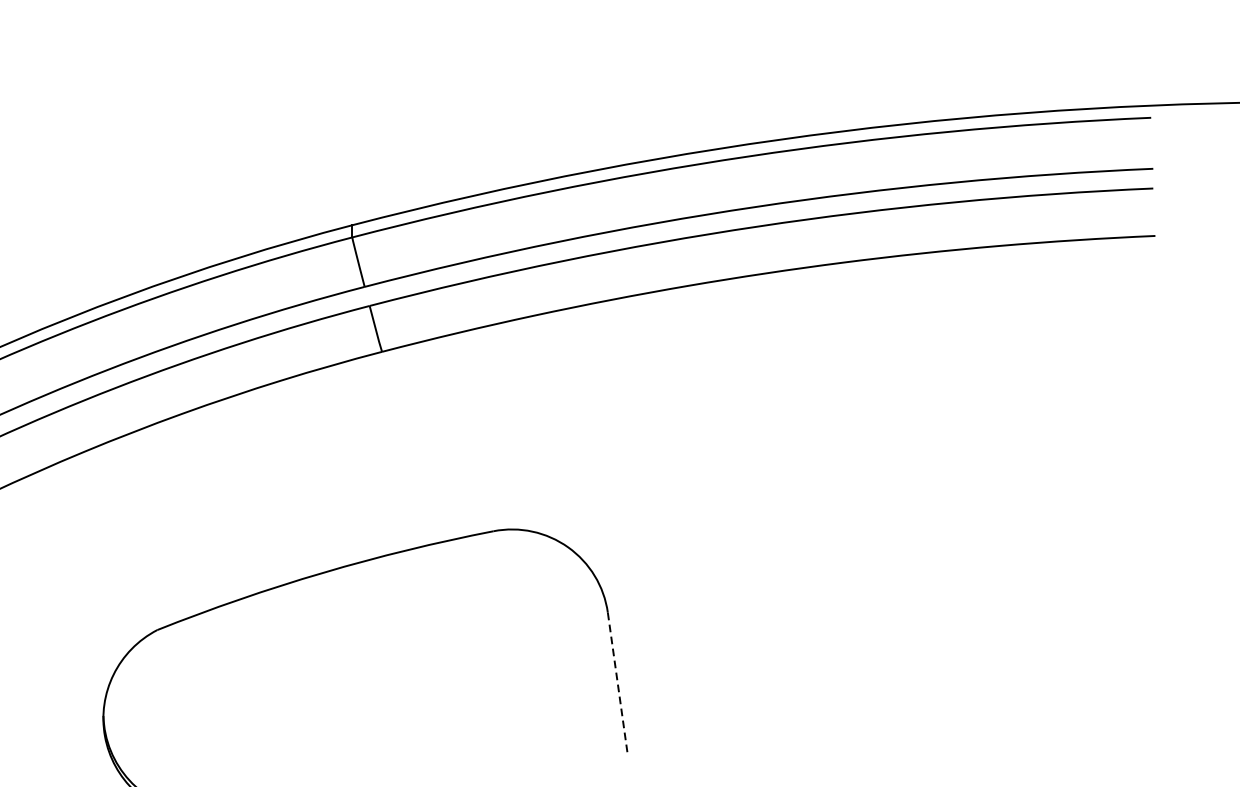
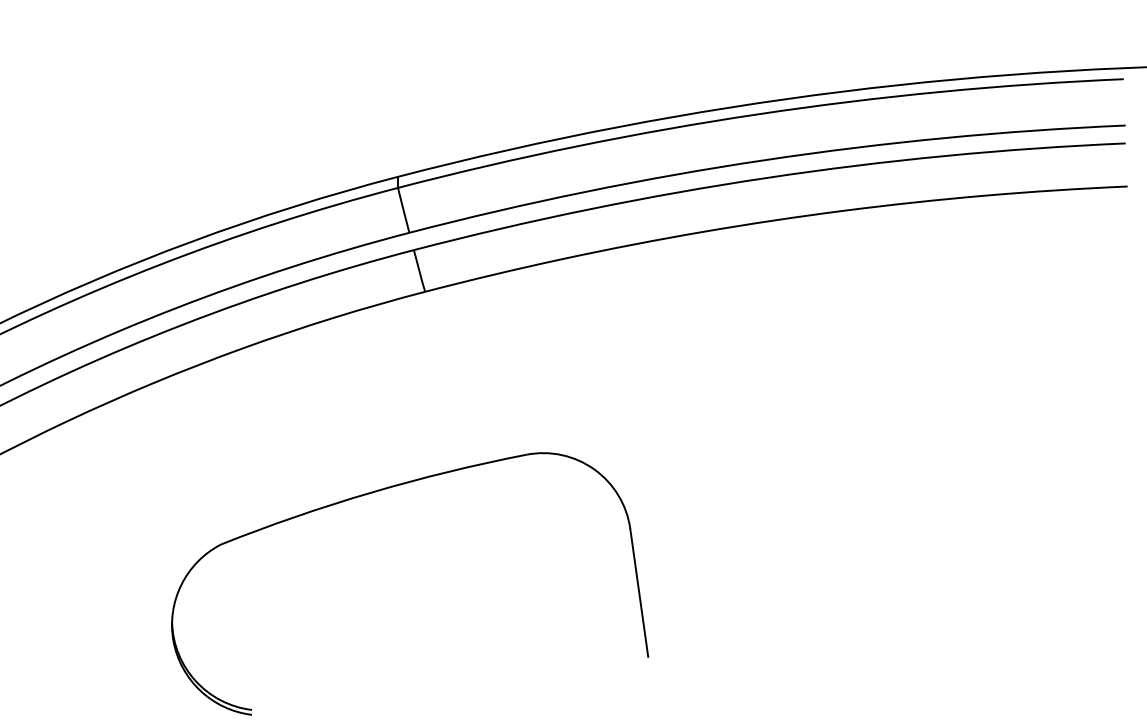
line: (618, 682) -> (639, 592), dashed -> solid

